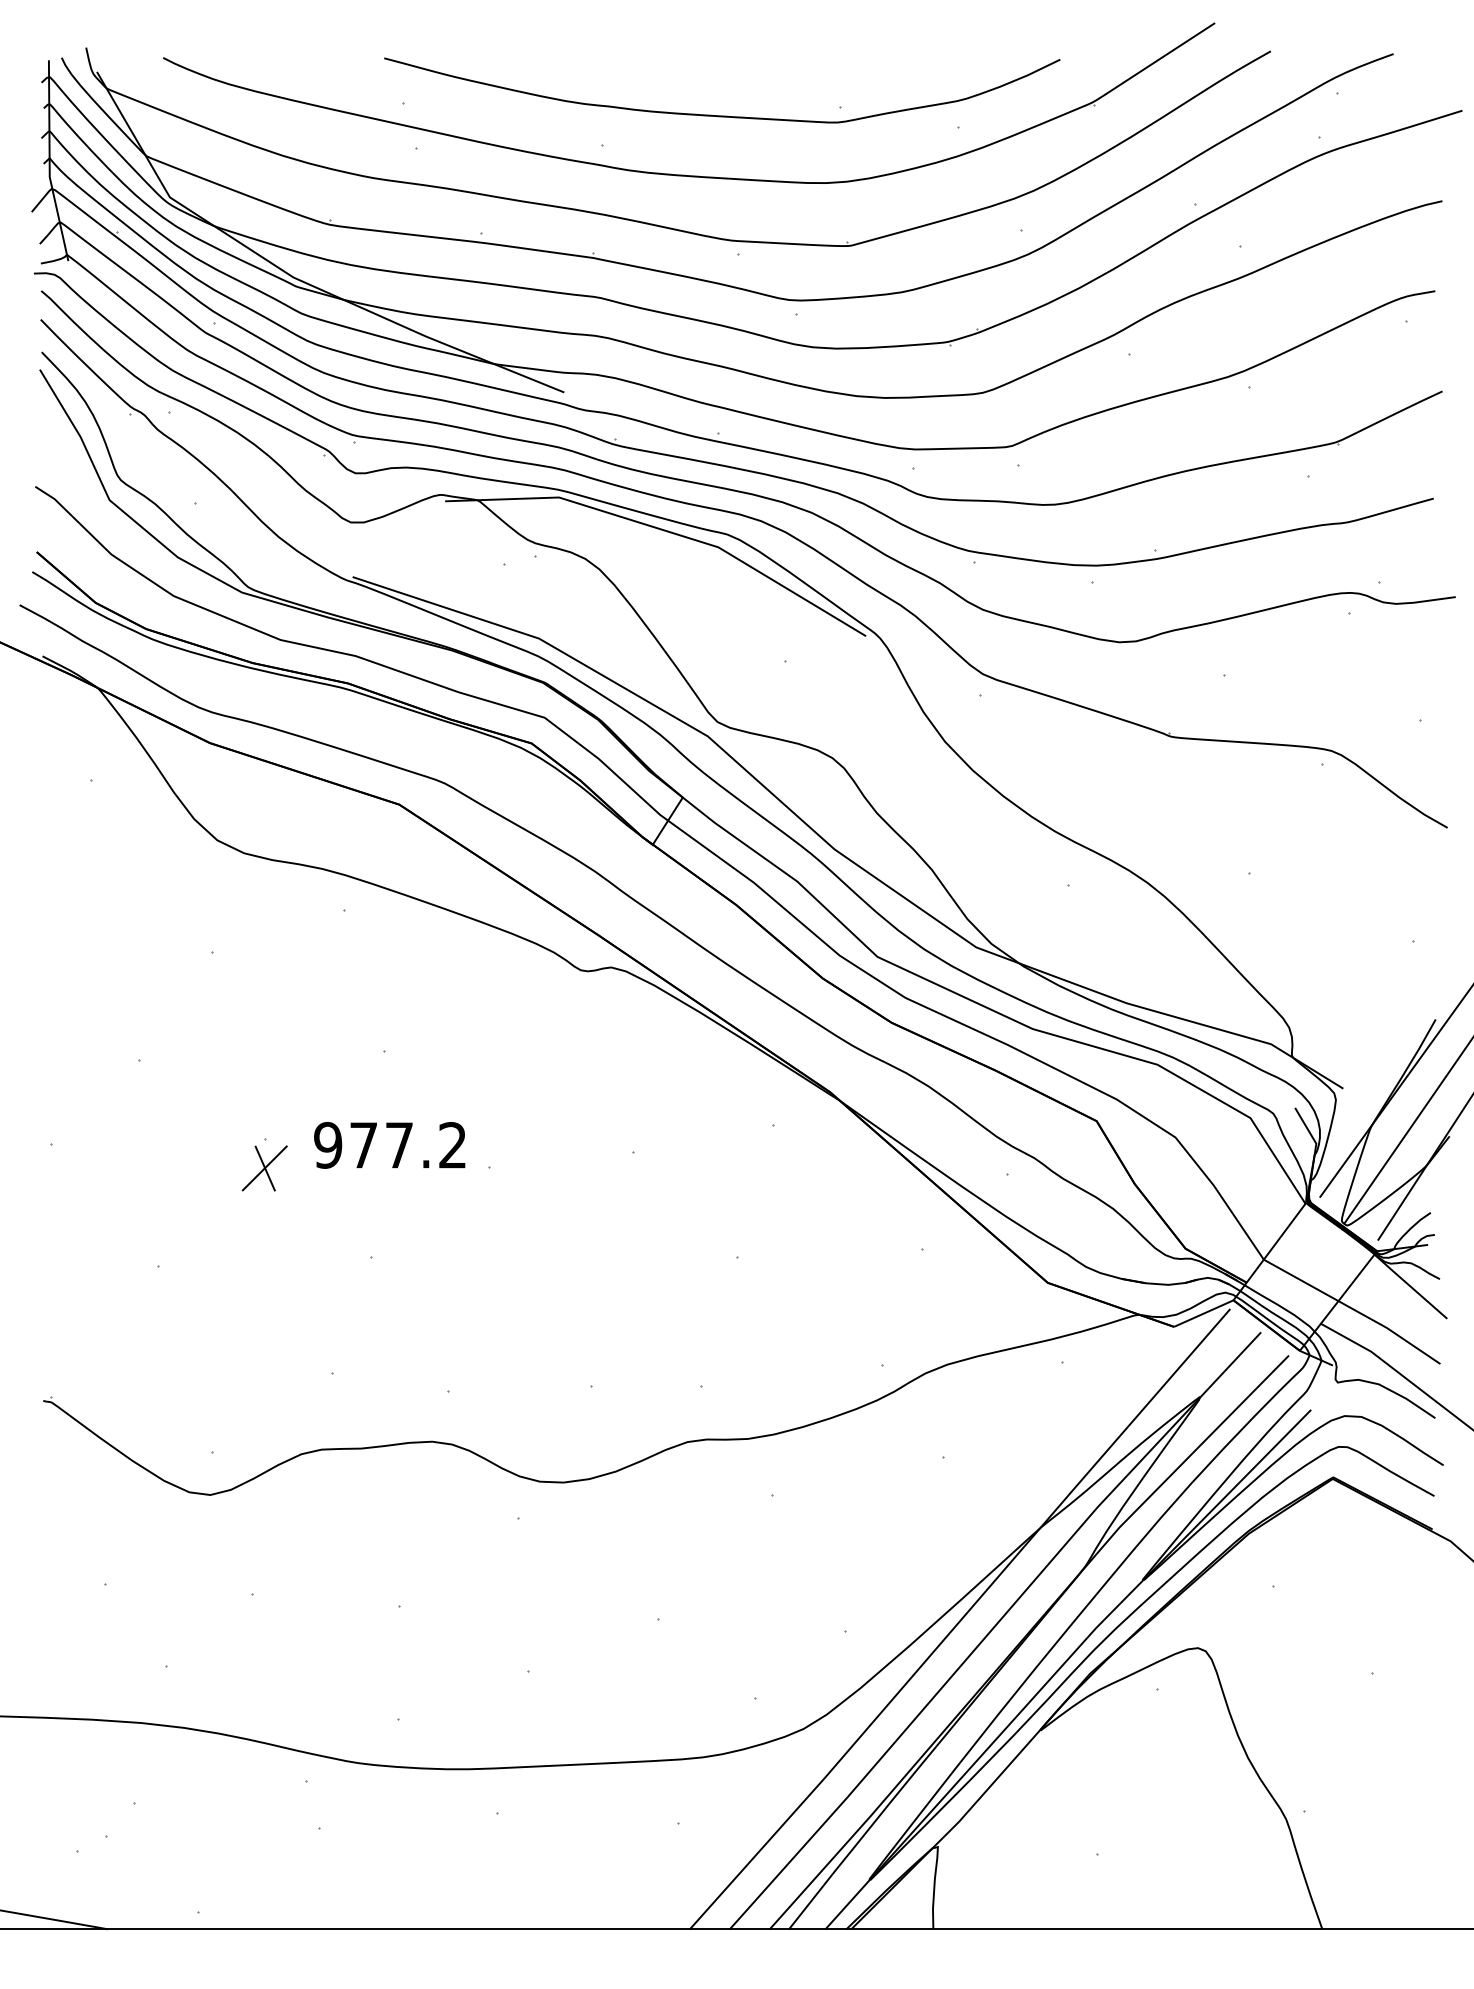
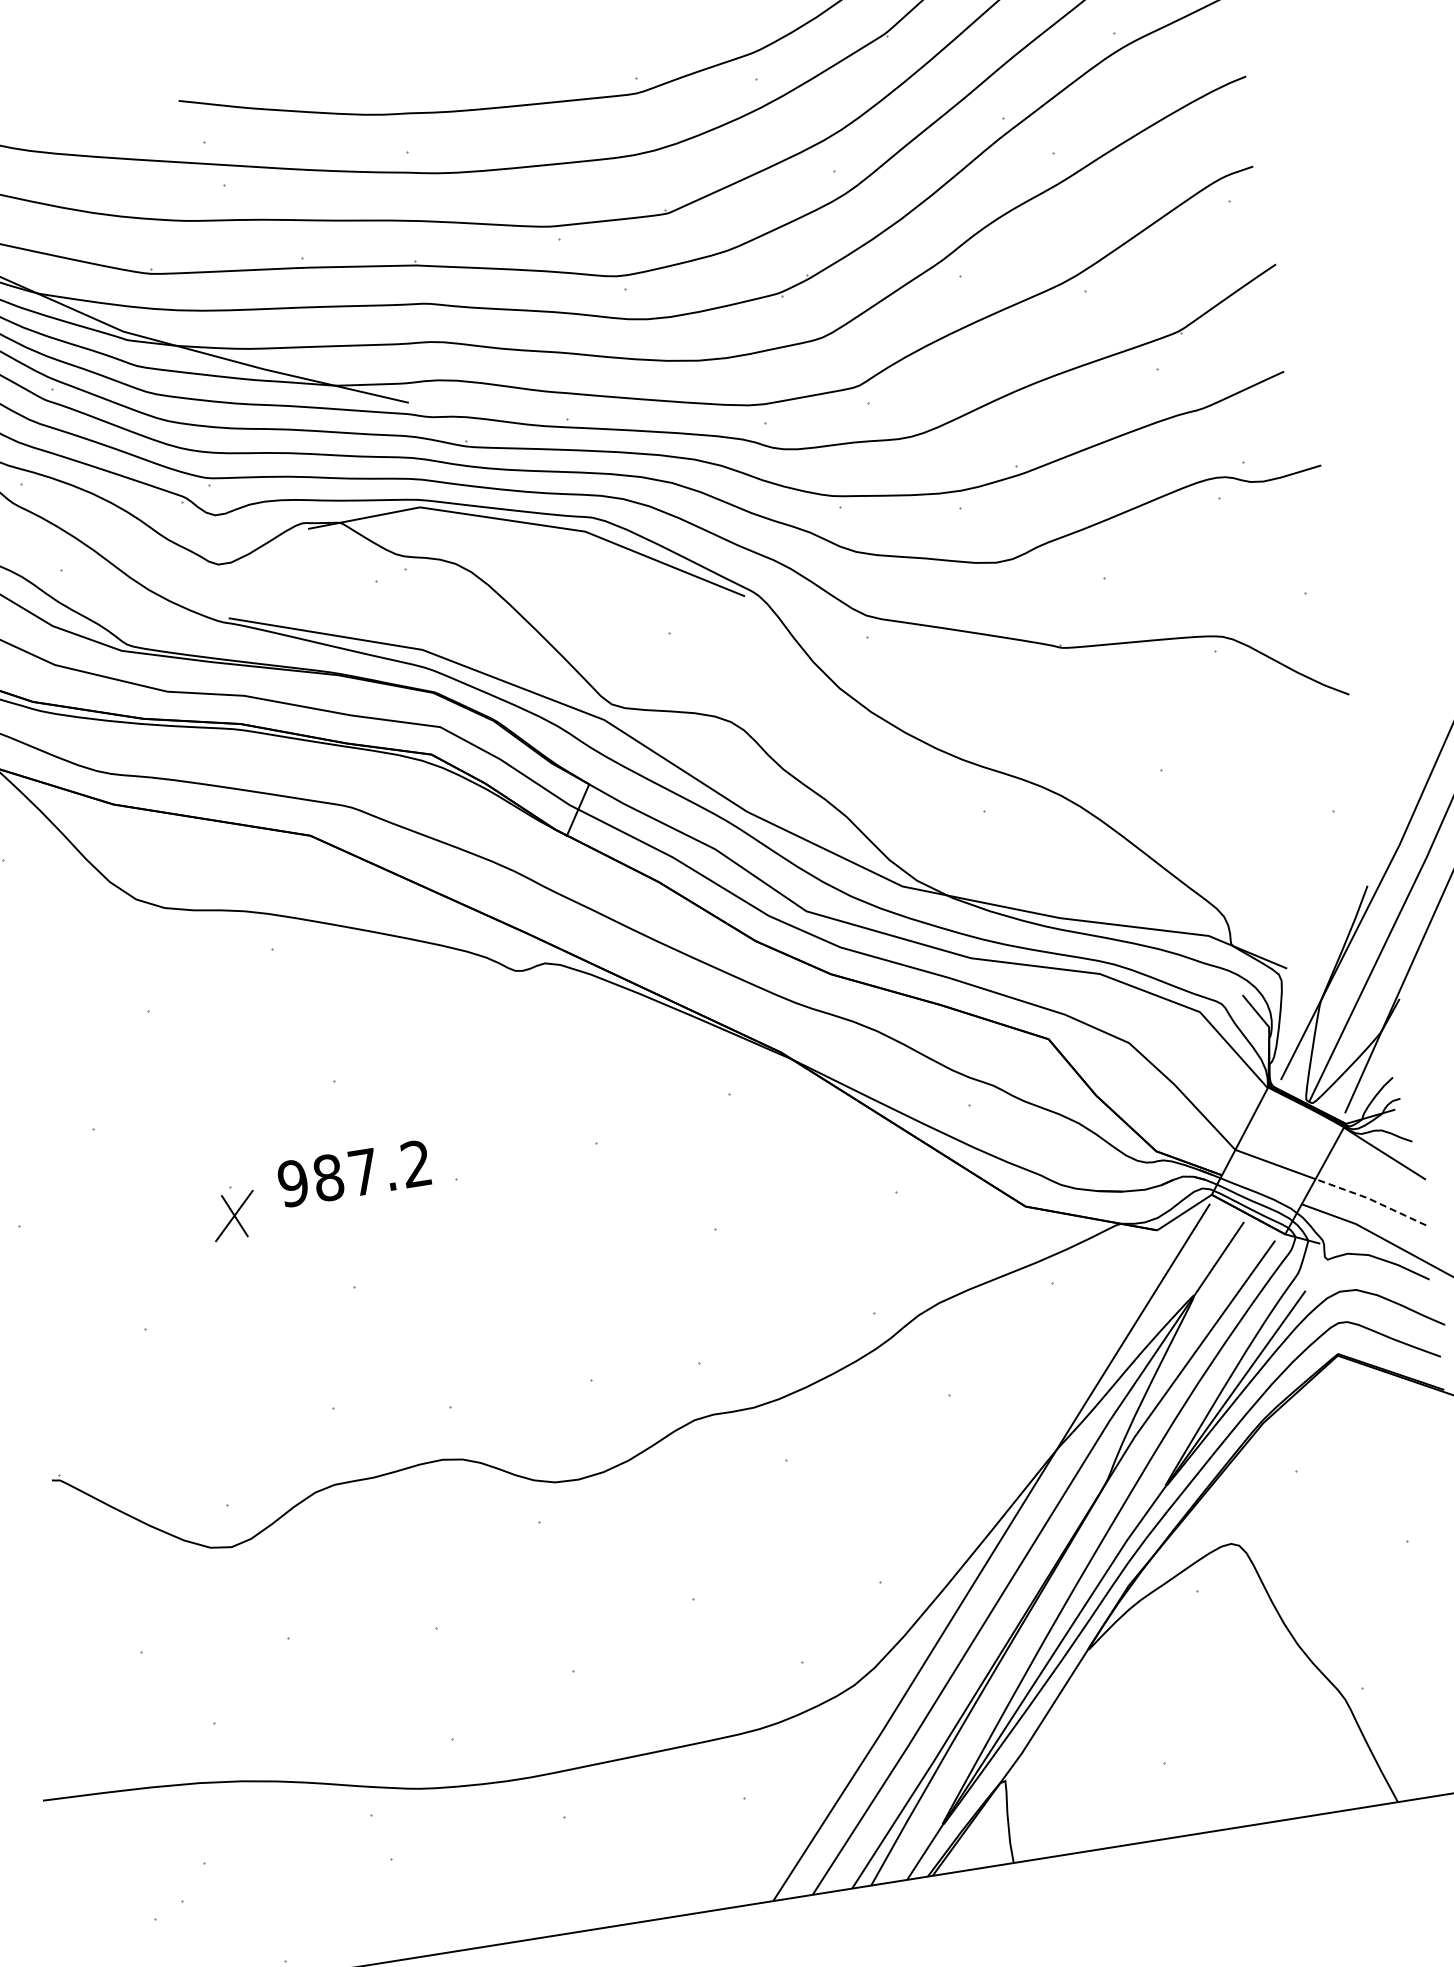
text: (363, 1145) -> (328, 1177), 977.2 -> 987.2
line: (1390, 1330) -> (1371, 1200), solid -> dashed

